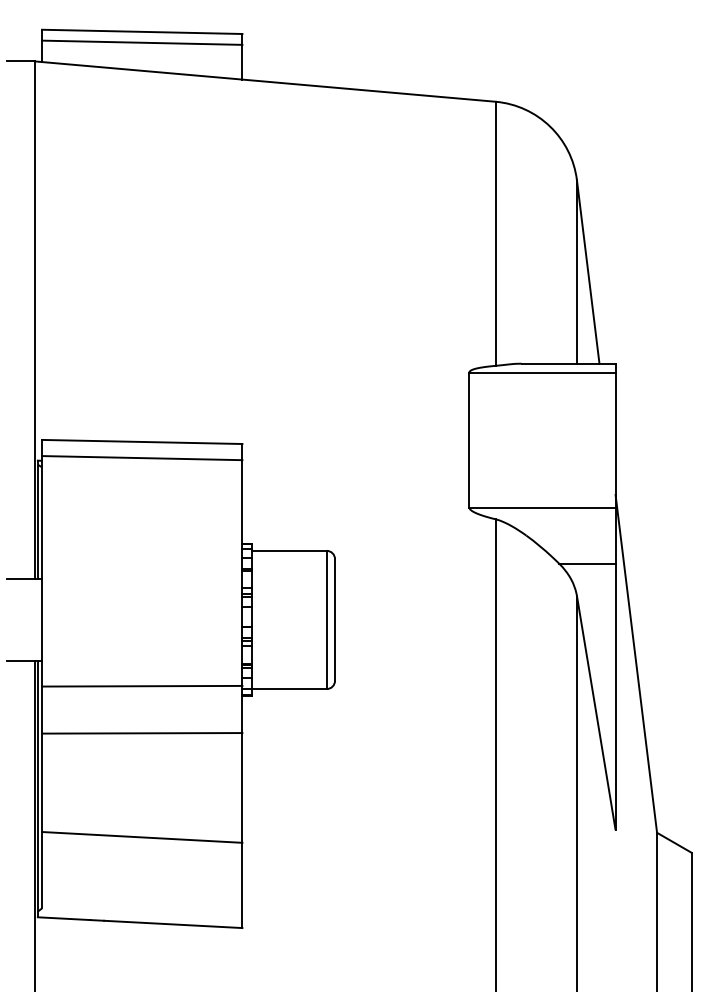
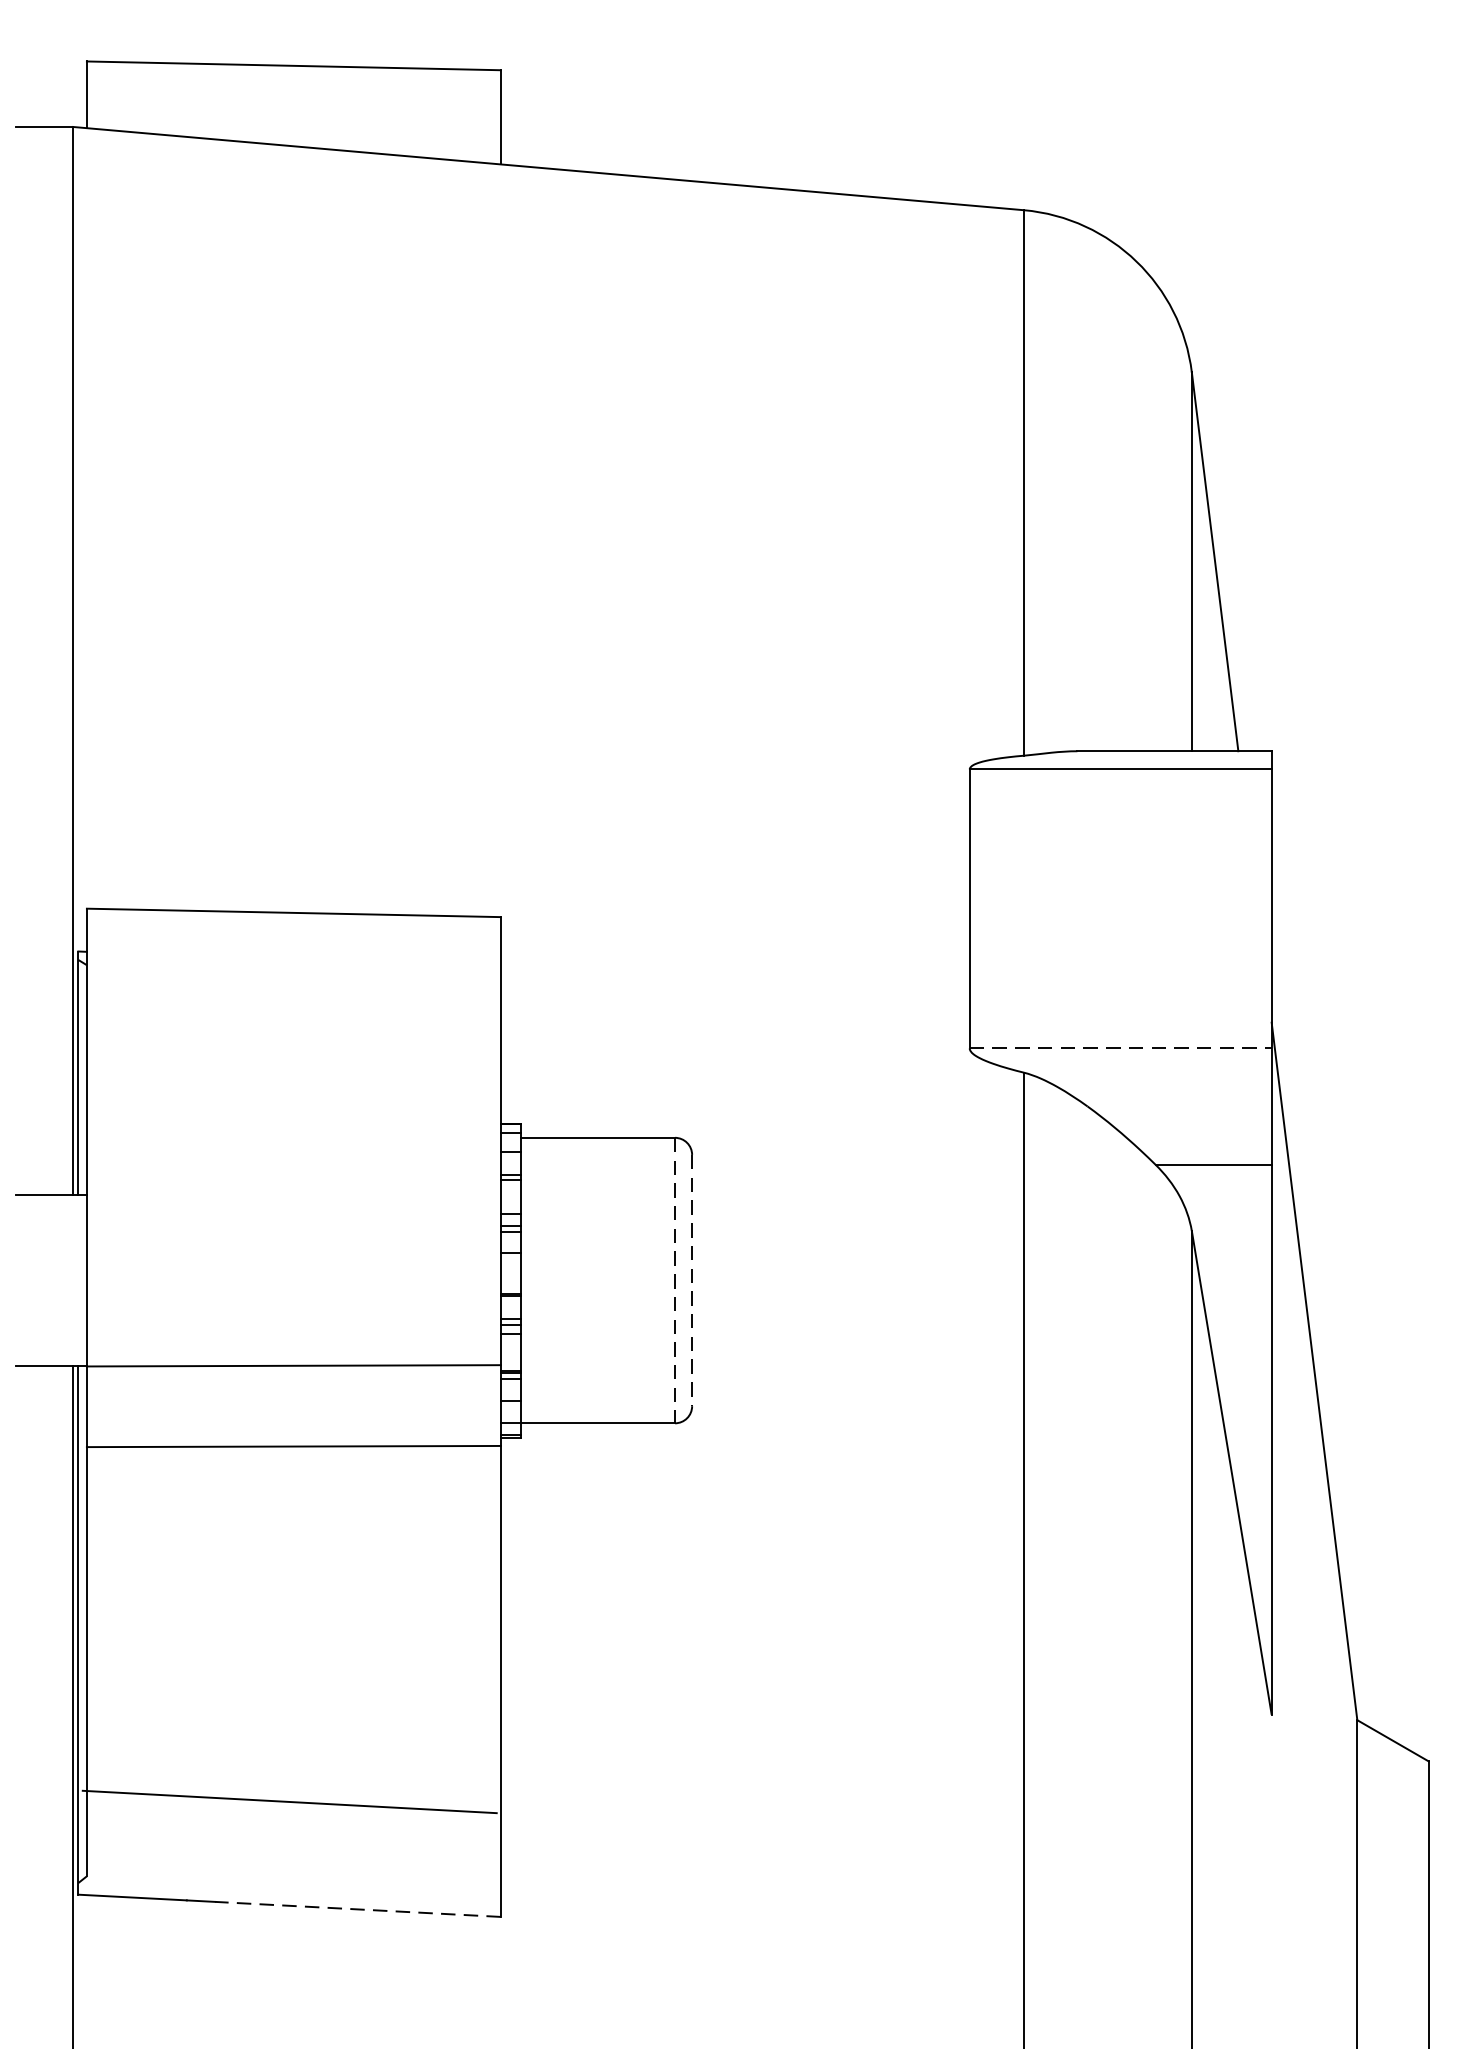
line: (142, 42) -> (294, 87), removed
line: (142, 458) -> (294, 947), removed
line: (543, 507) -> (1122, 1048), solid -> dashed
line: (335, 619) -> (693, 1279), solid -> dashed
line: (326, 620) -> (674, 1281), solid -> dashed
line: (142, 685) -> (294, 1364), moved
line: (142, 733) -> (294, 1446), moved
line: (142, 837) -> (290, 1802), moved
line: (172, 924) -> (356, 1909), solid -> dashed

